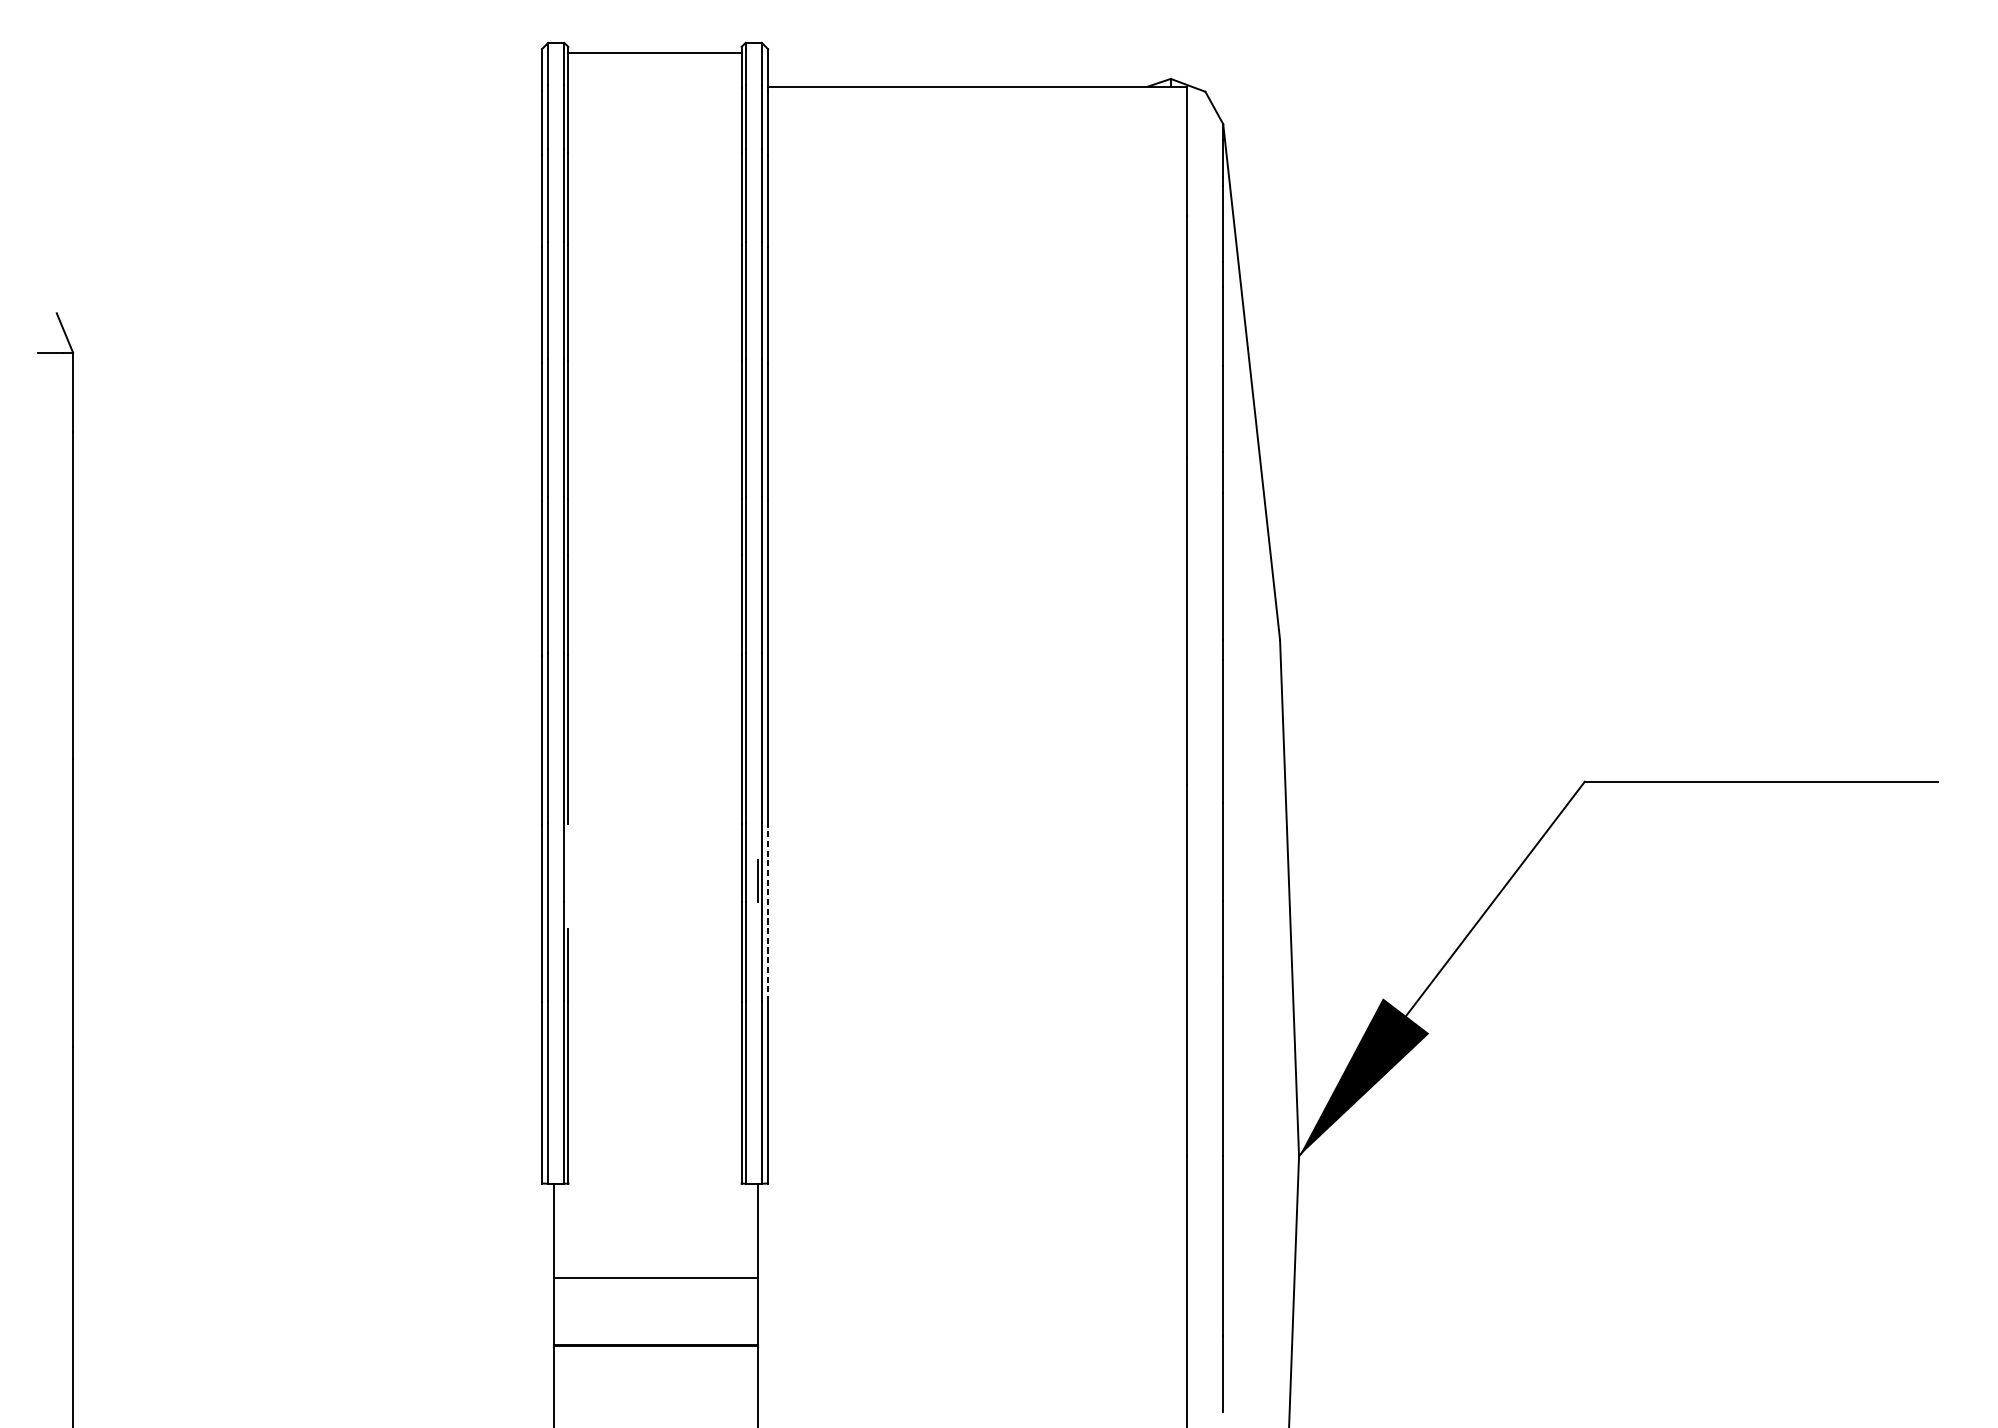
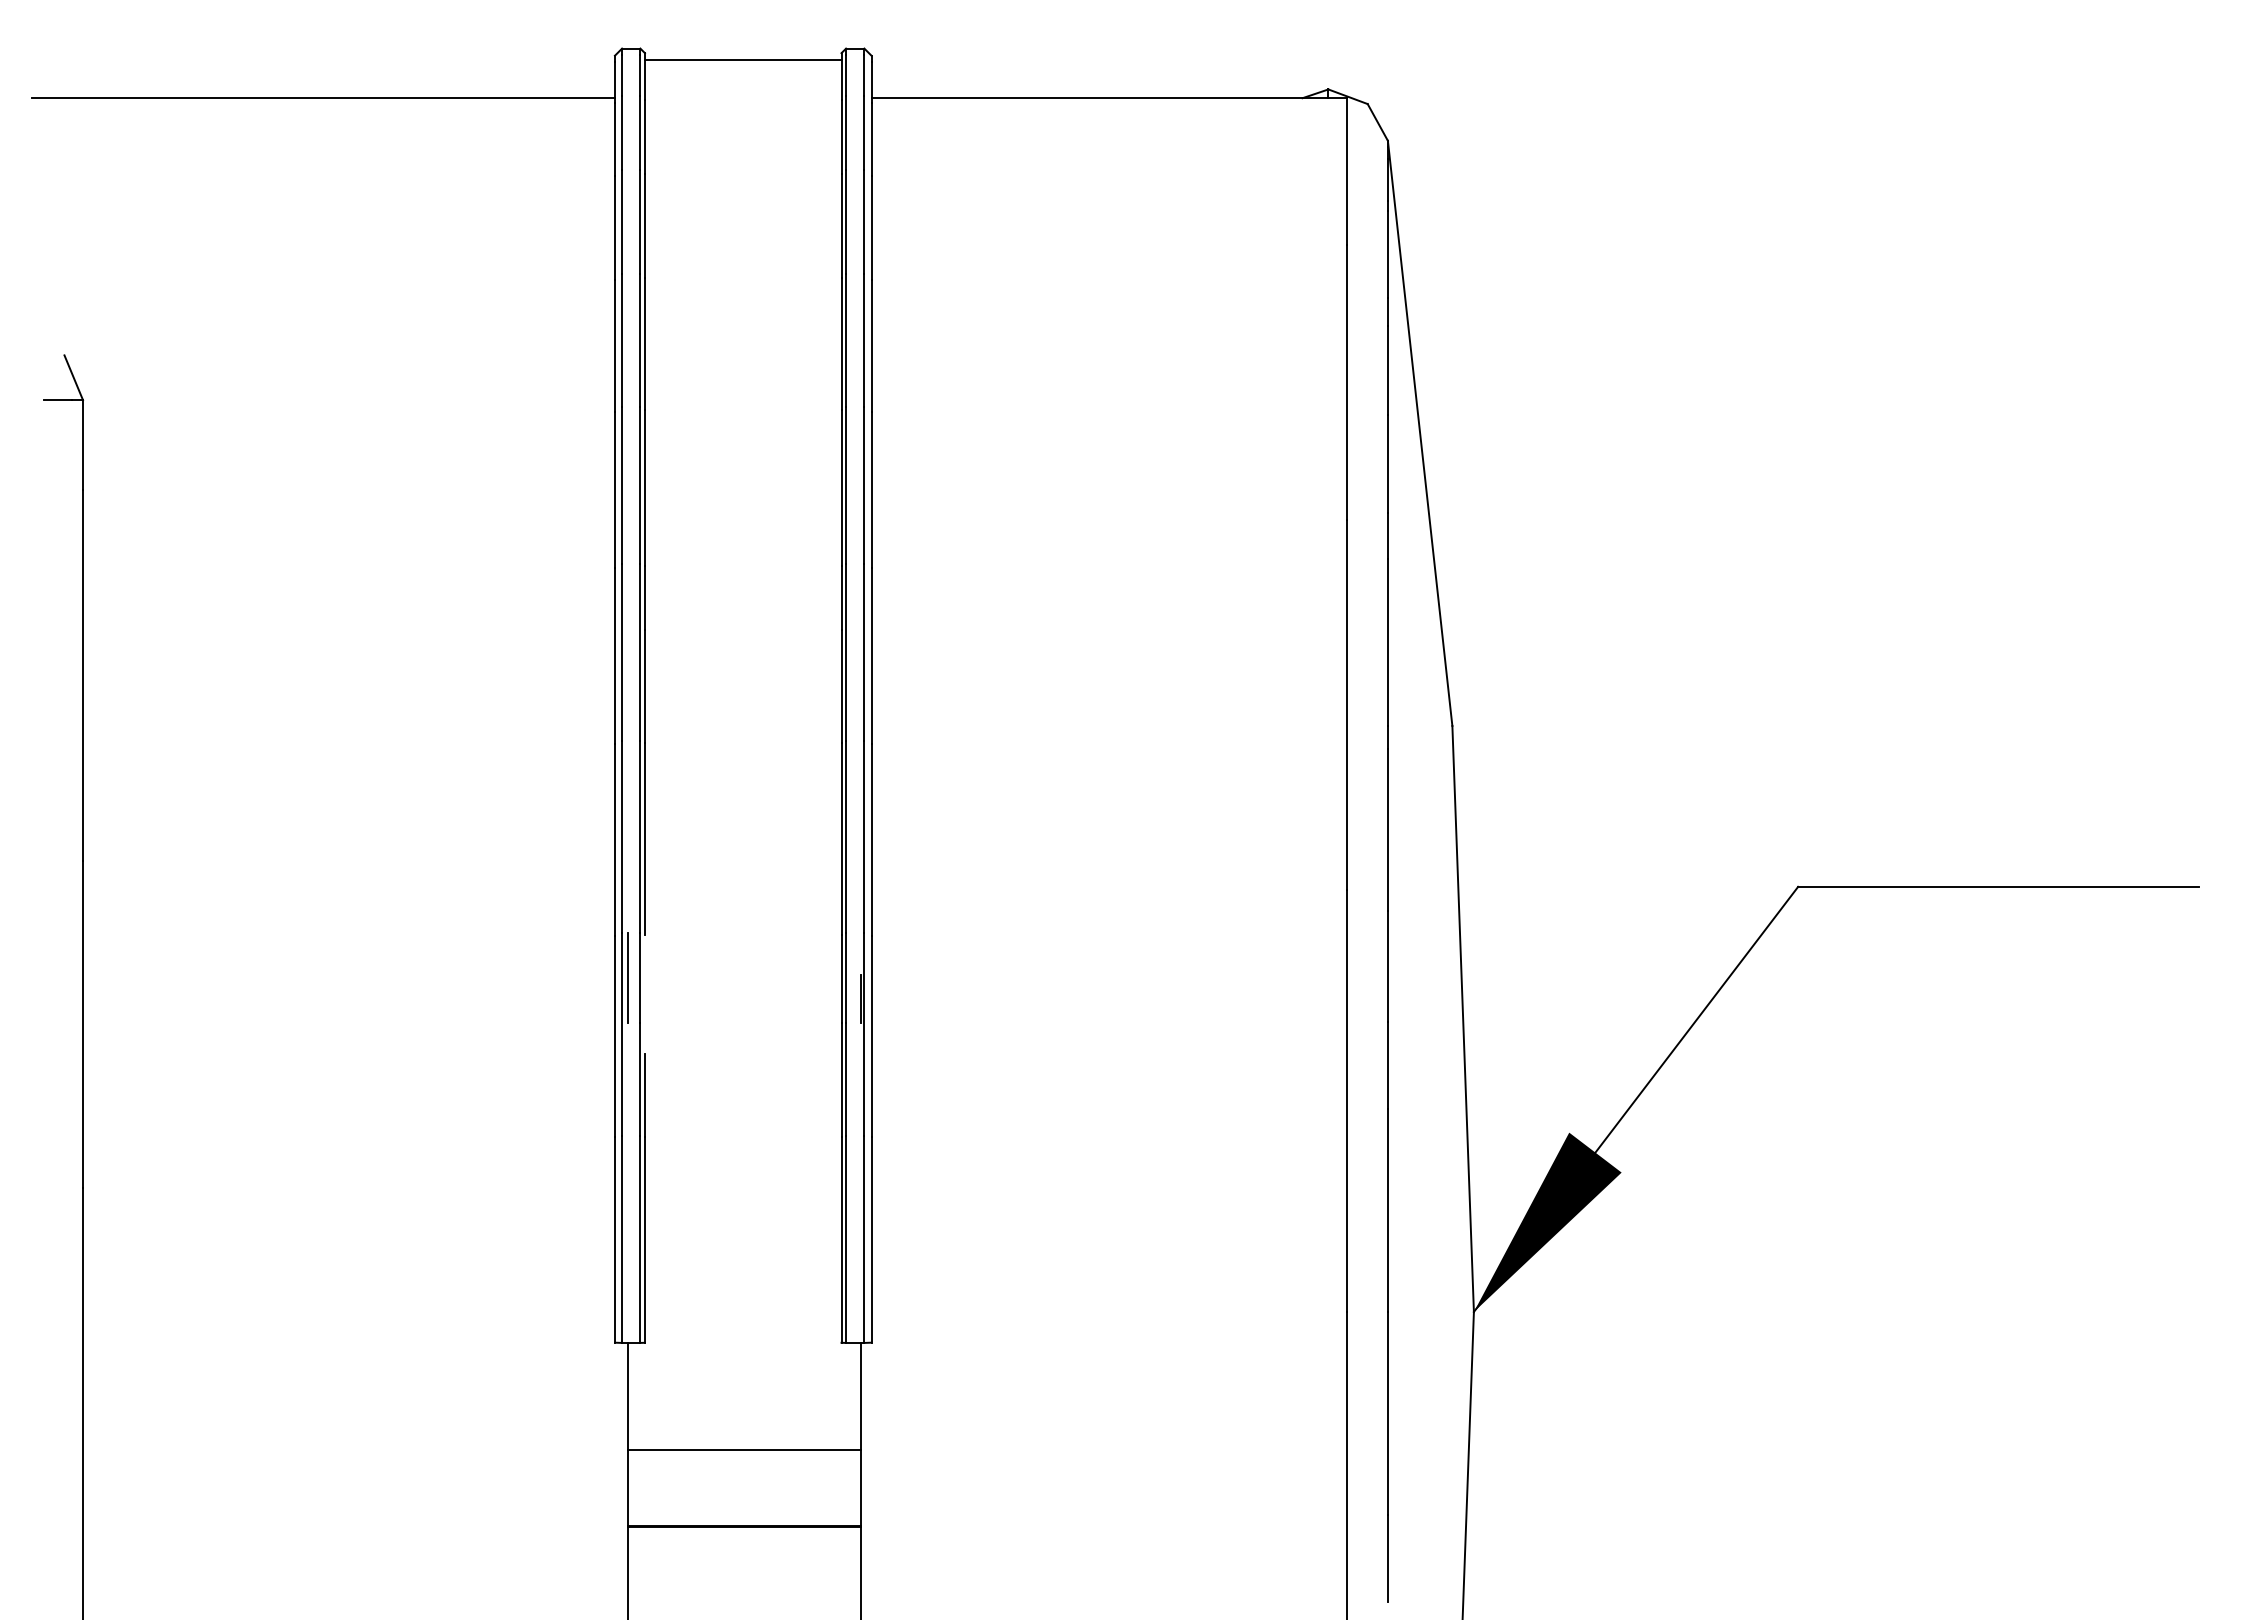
line: (284, 86) -> (322, 98), added
line: (553, 862) -> (628, 978), added
line: (768, 913) -> (871, 1036), dashed -> solid

